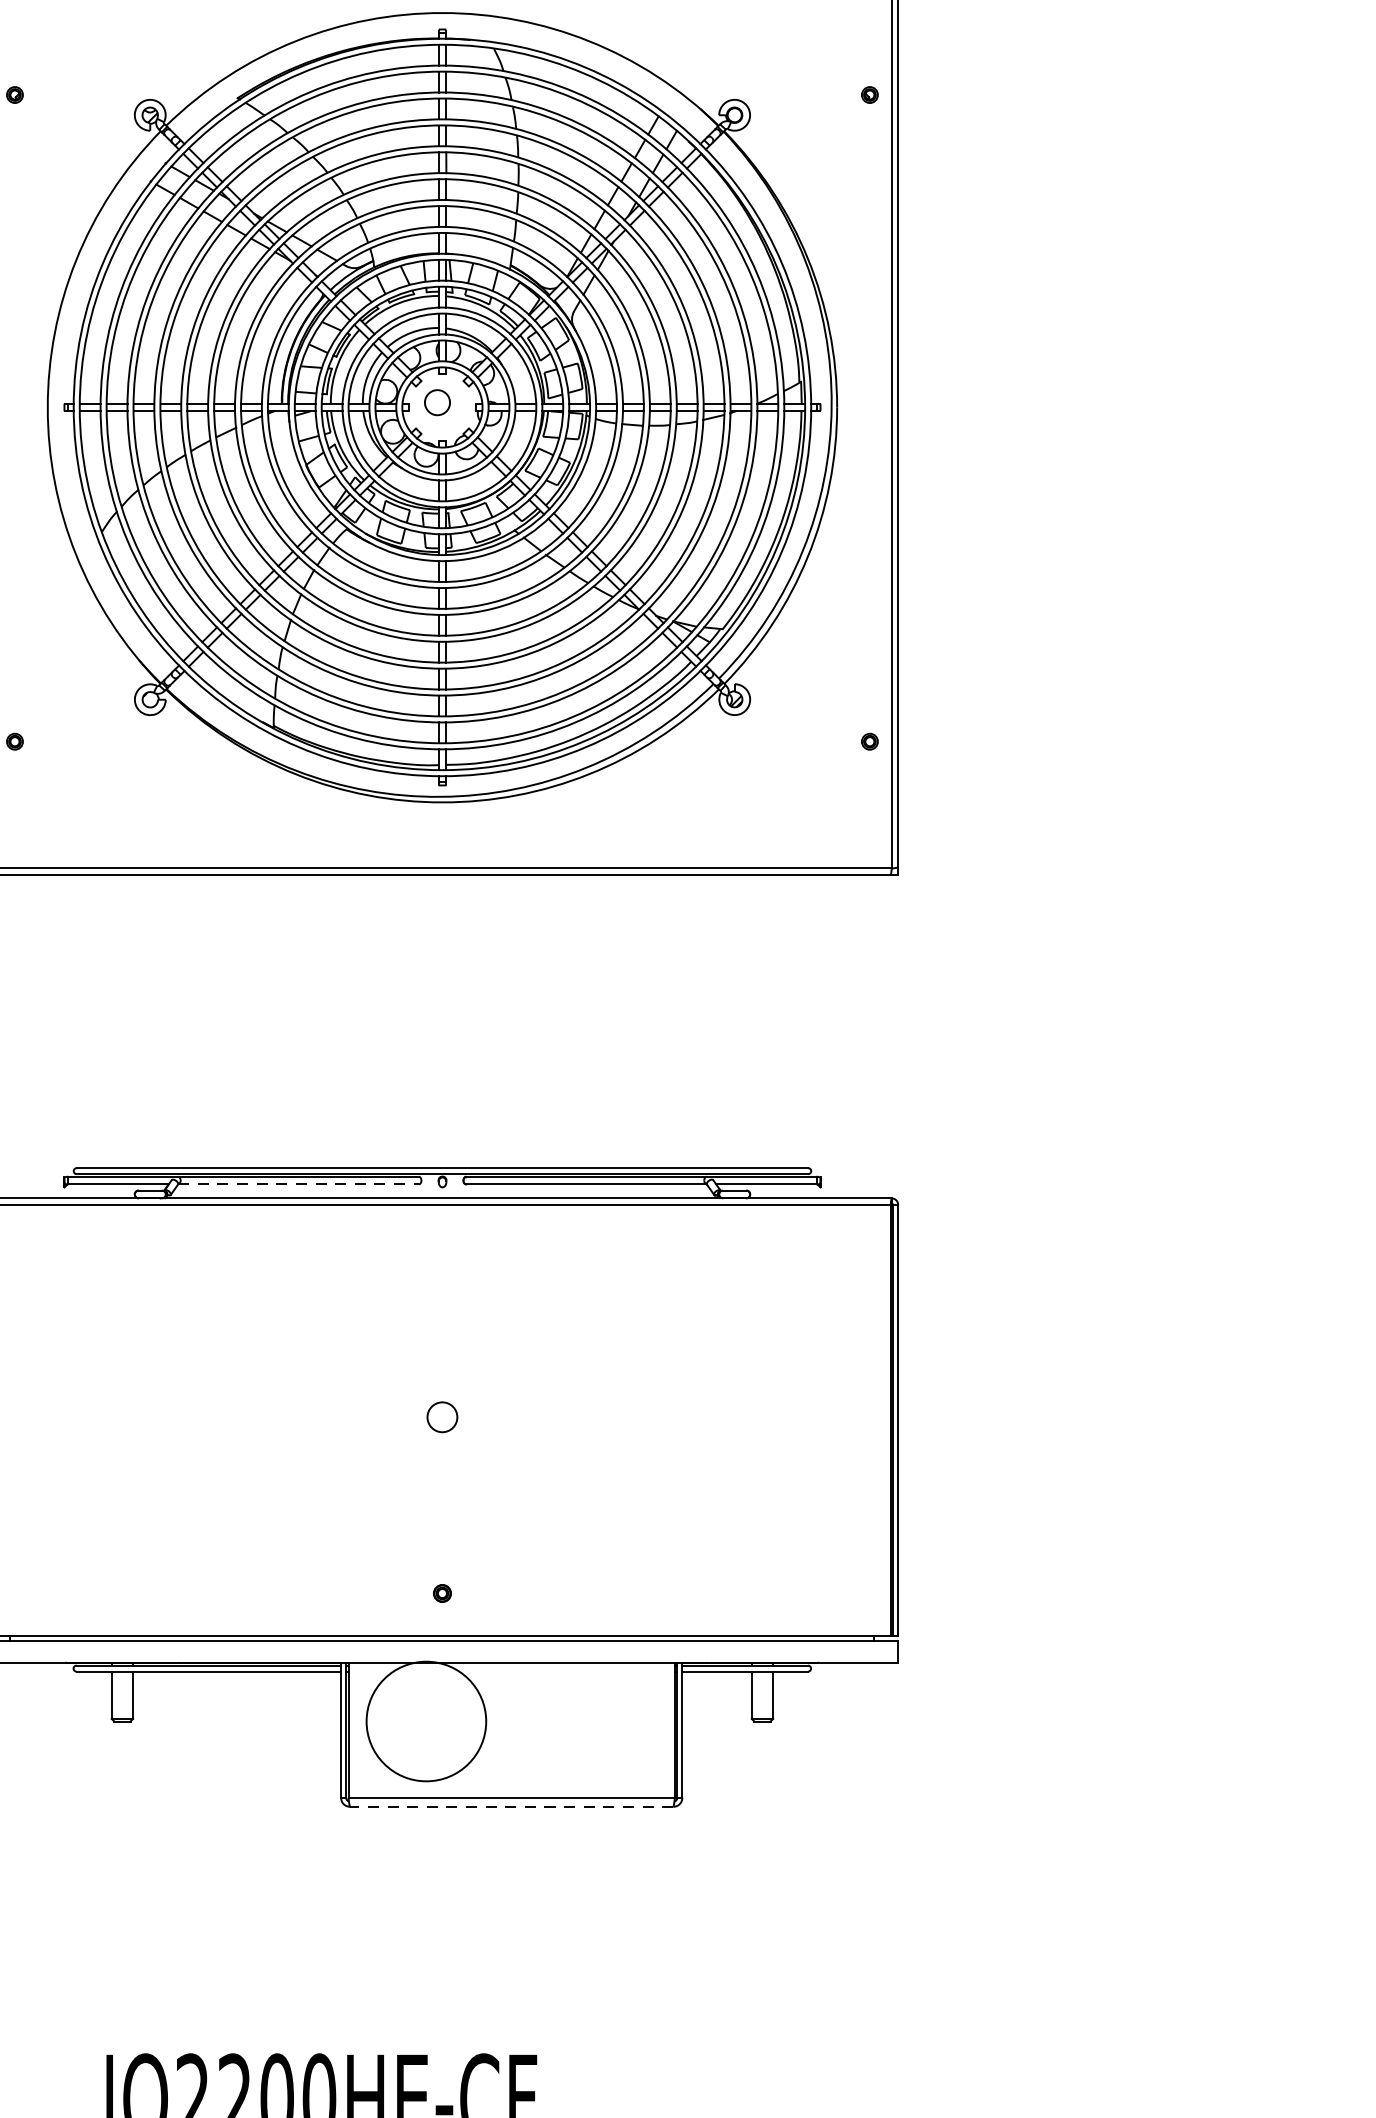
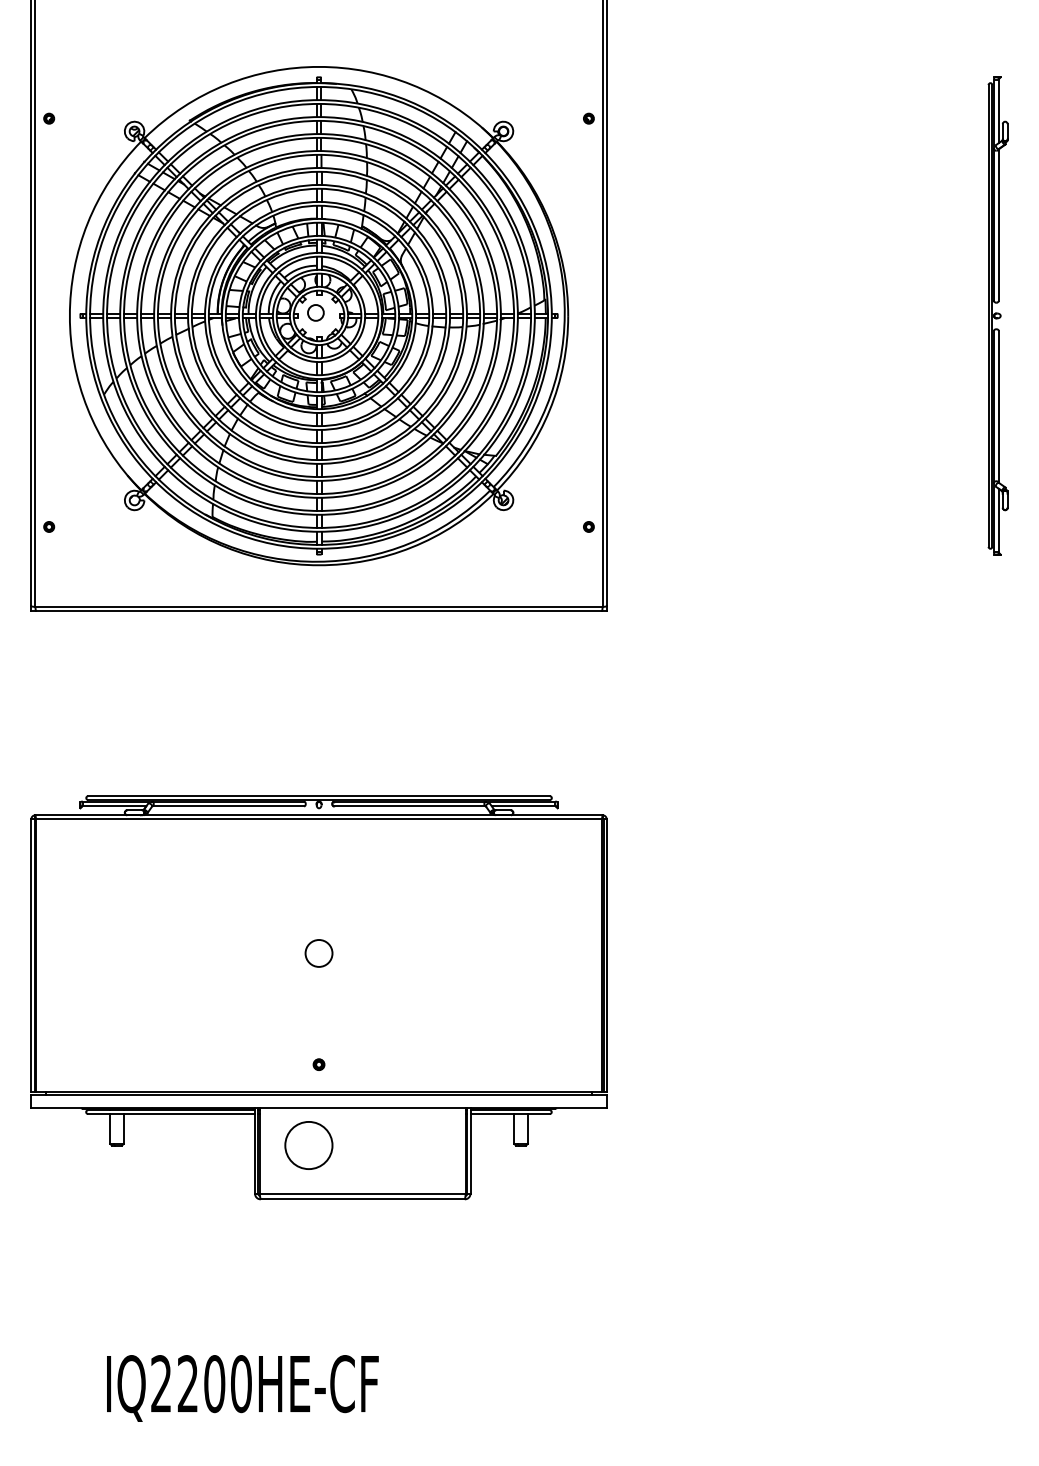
line: (299, 1184) -> (228, 806), dashed -> solid
circle: (441, 1417) -> (318, 953), size x1.43
circle: (425, 1721) -> (308, 1145), size x0.62
line: (511, 1807) -> (362, 1199), dashed -> solid

